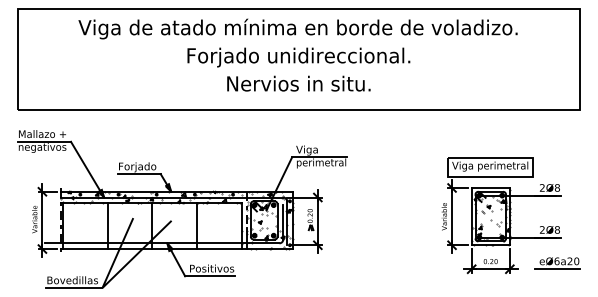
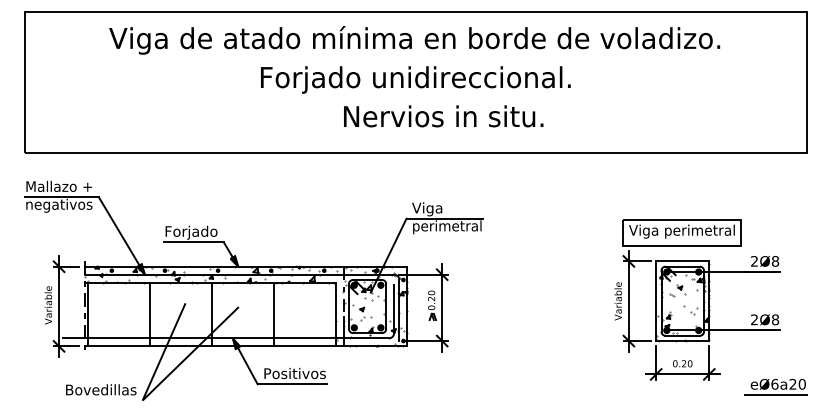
text: (298, 83) -> (443, 116), moved
part: (557, 263) -> (775, 387), moved
line: (74, 288) -> (103, 401), removed

